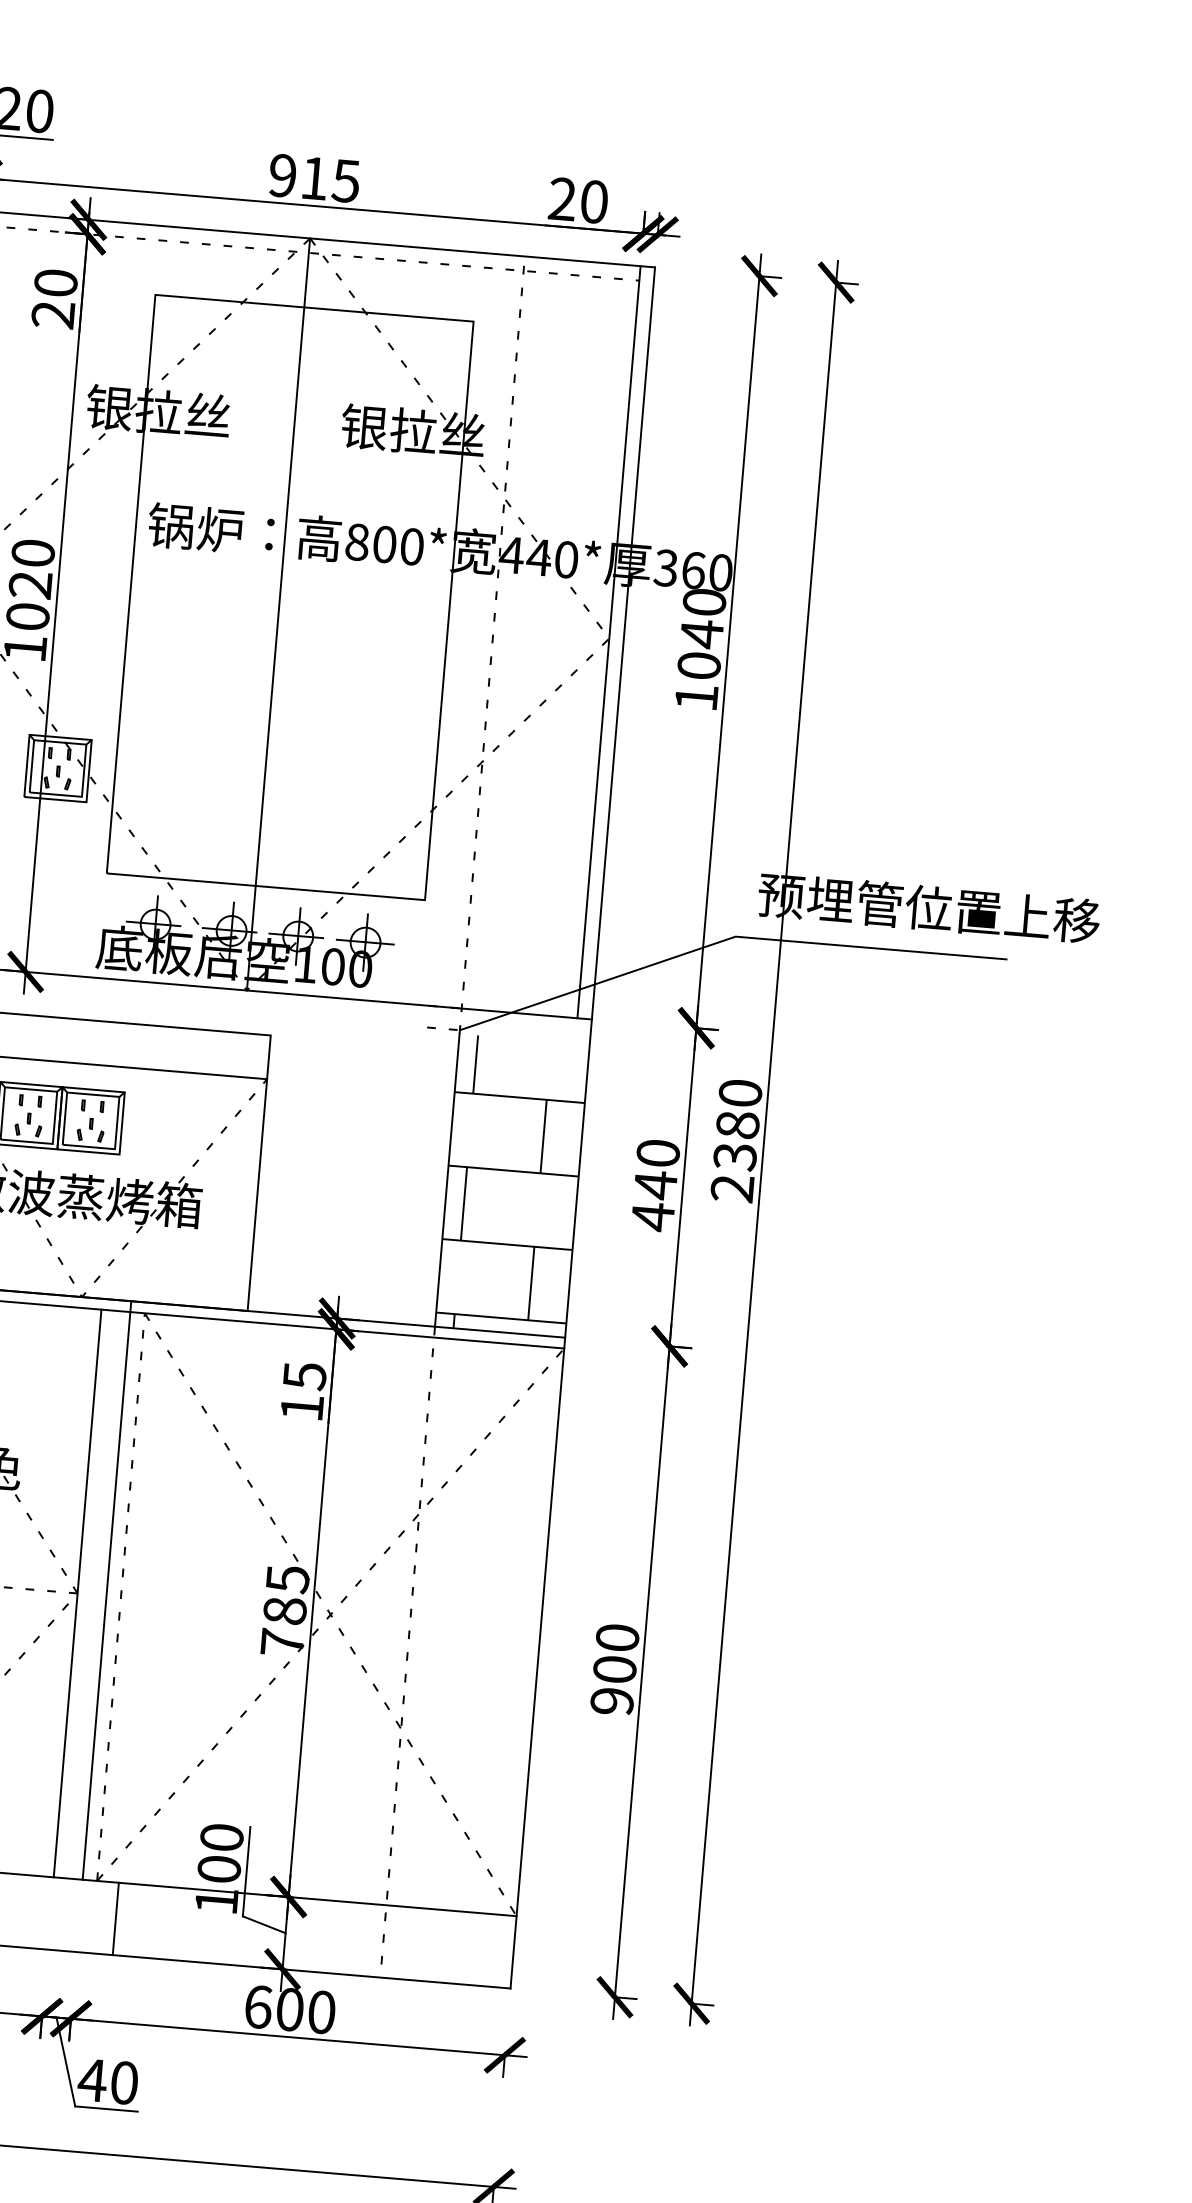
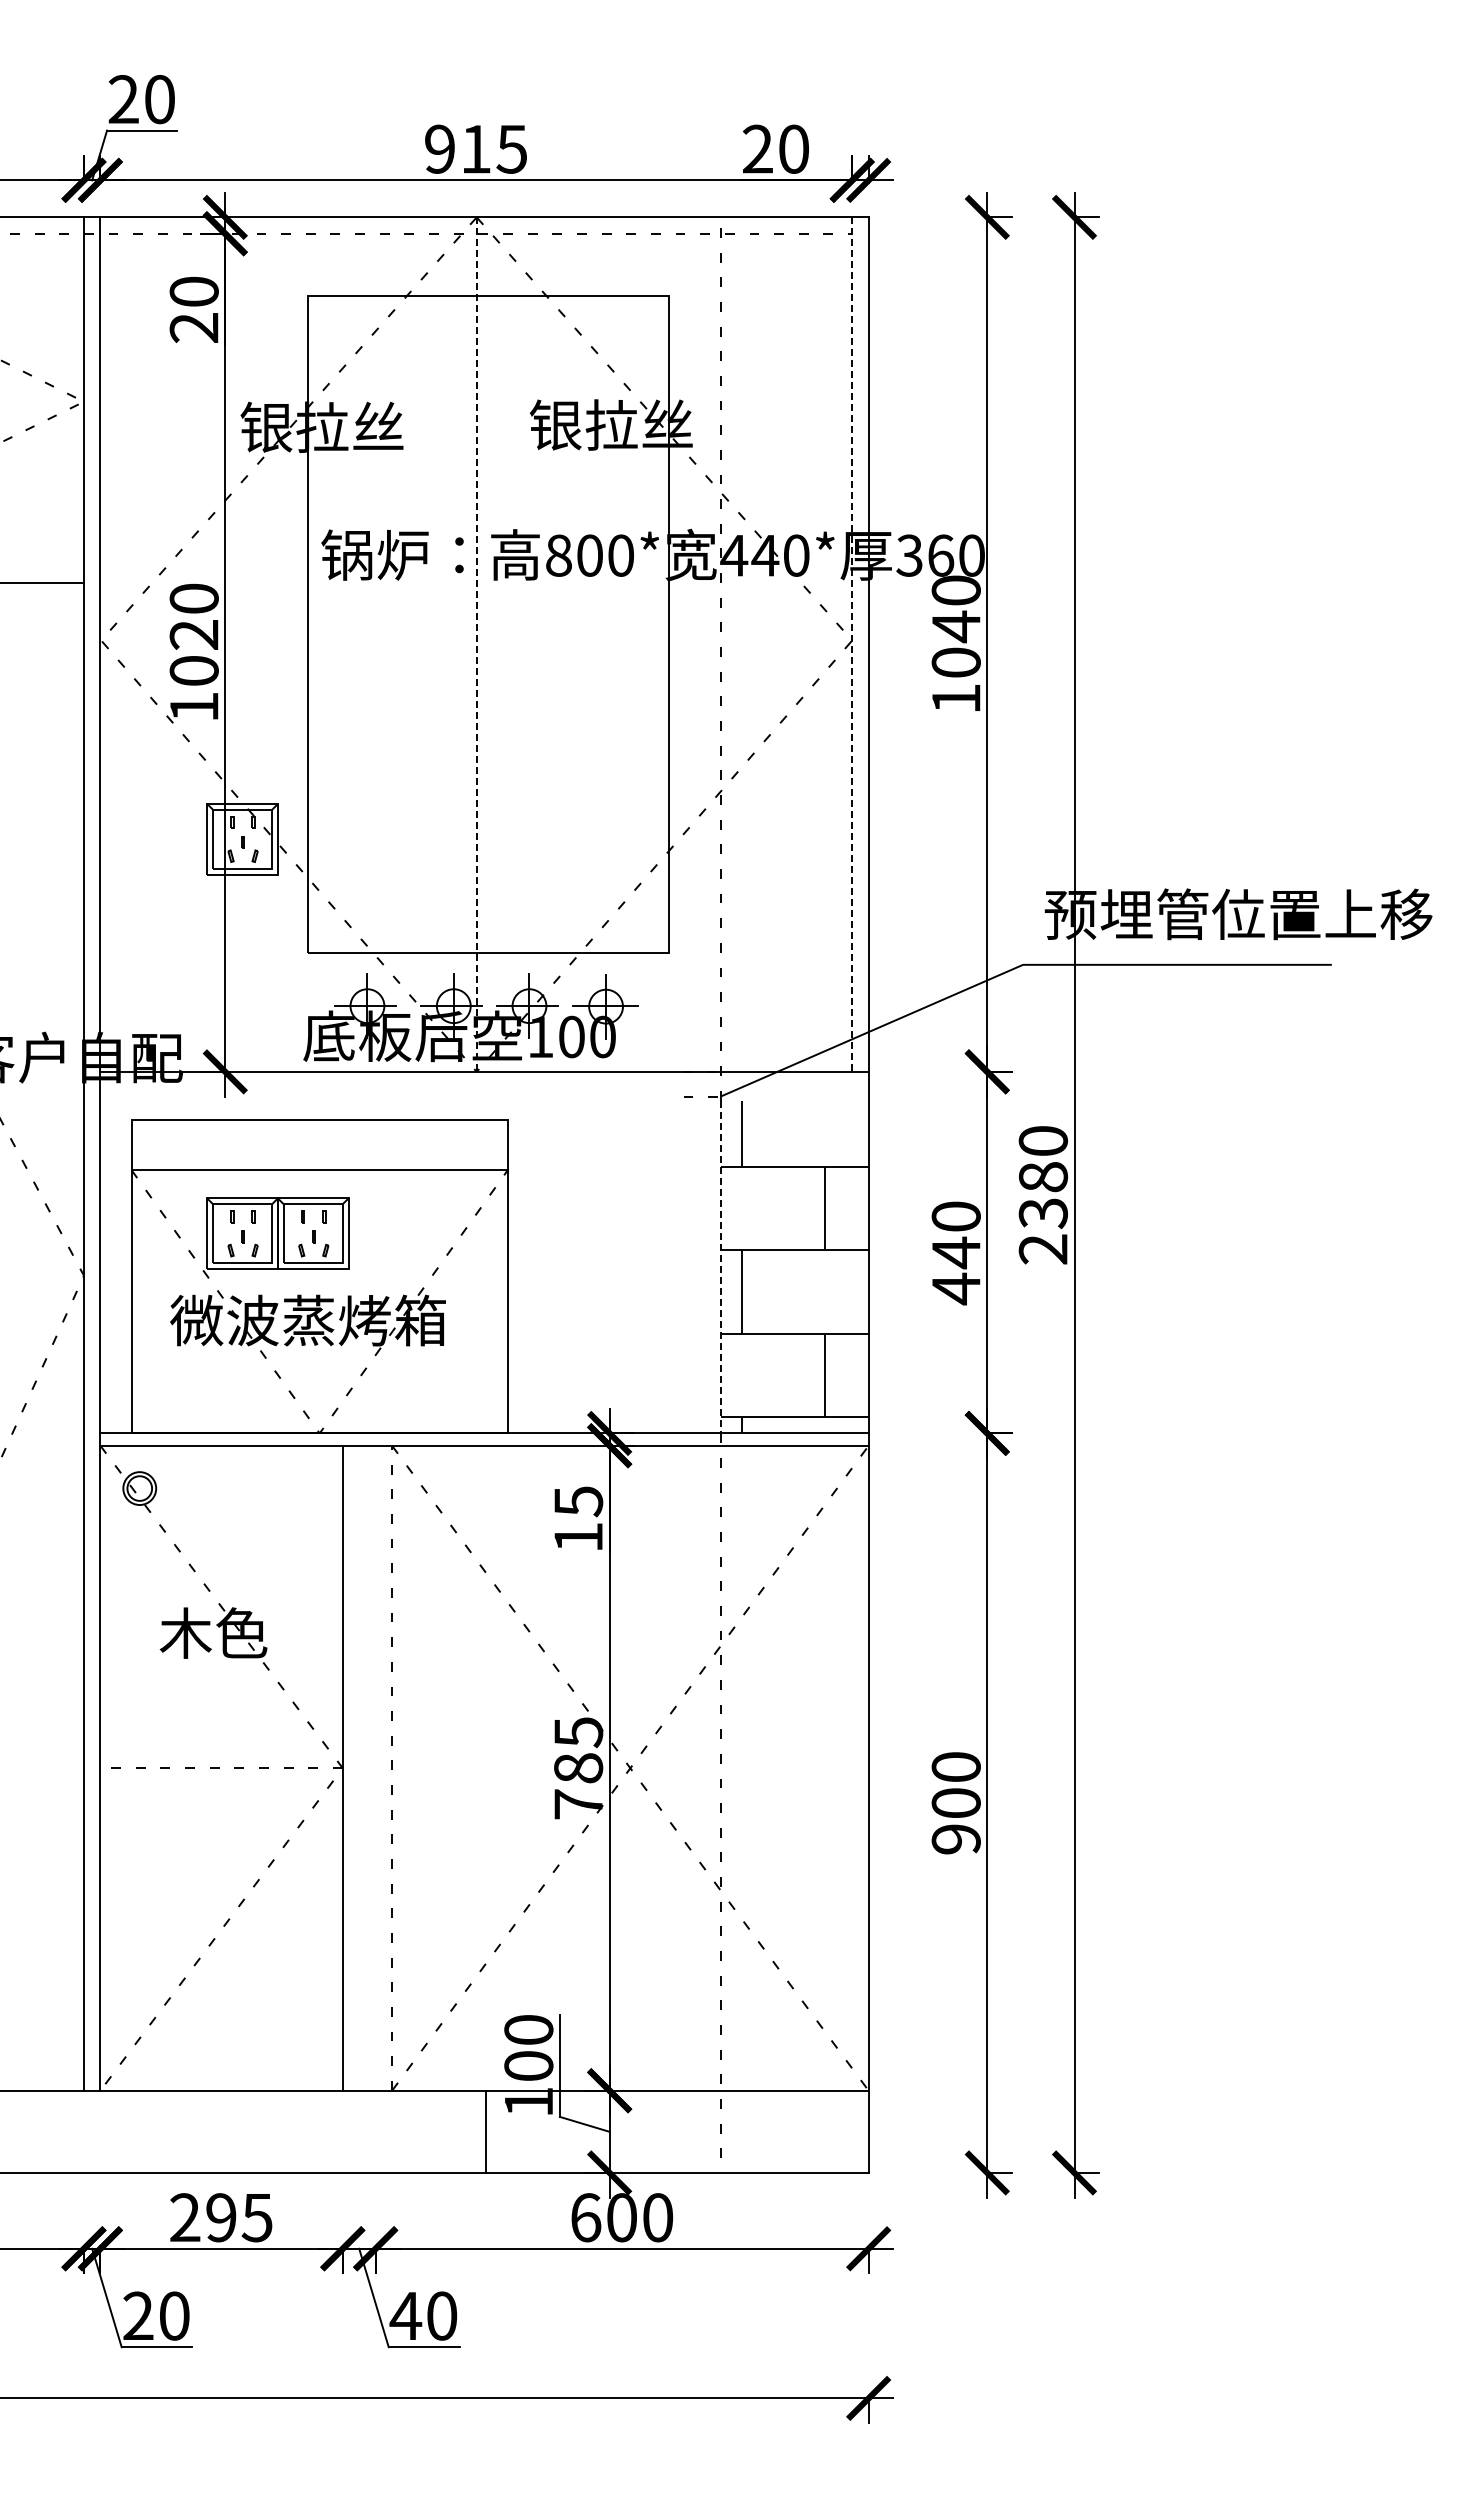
line: (278, 615) -> (476, 645), solid -> dashed
line: (609, 643) -> (852, 645), solid -> dashed
line: (447, 1180) -> (720, 1267), solid -> dashed
line: (106, 1589) -> (375, 1761), removed
line: (115, 1918) -> (485, 2131), moved

